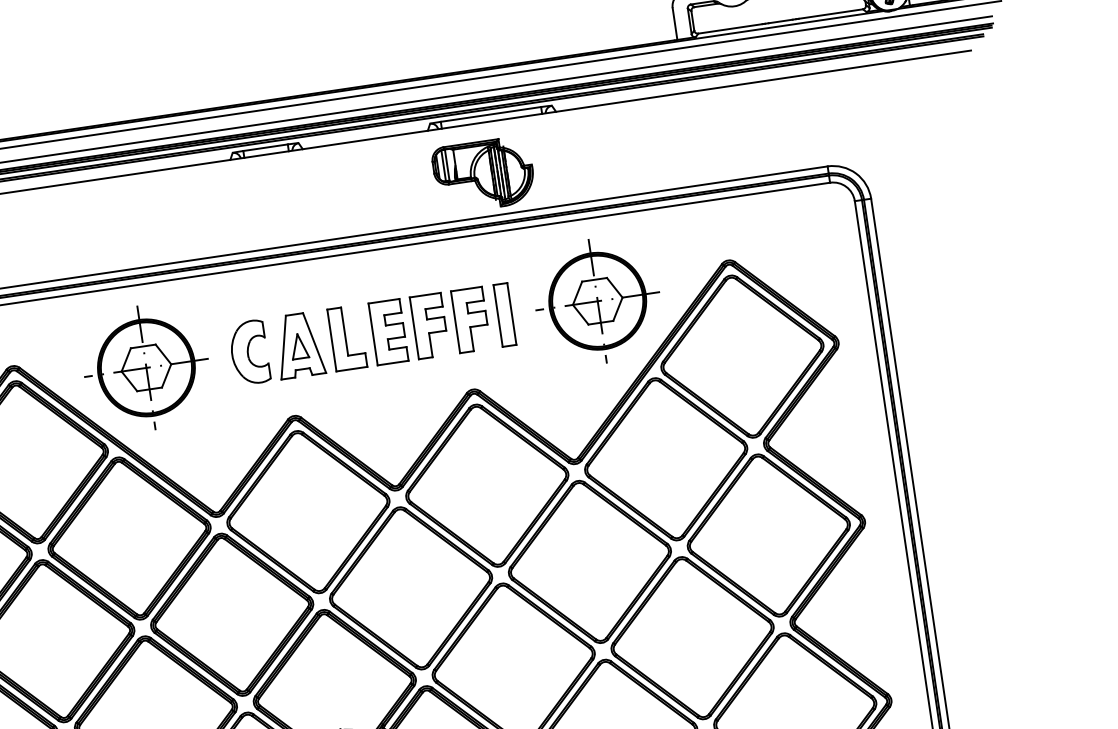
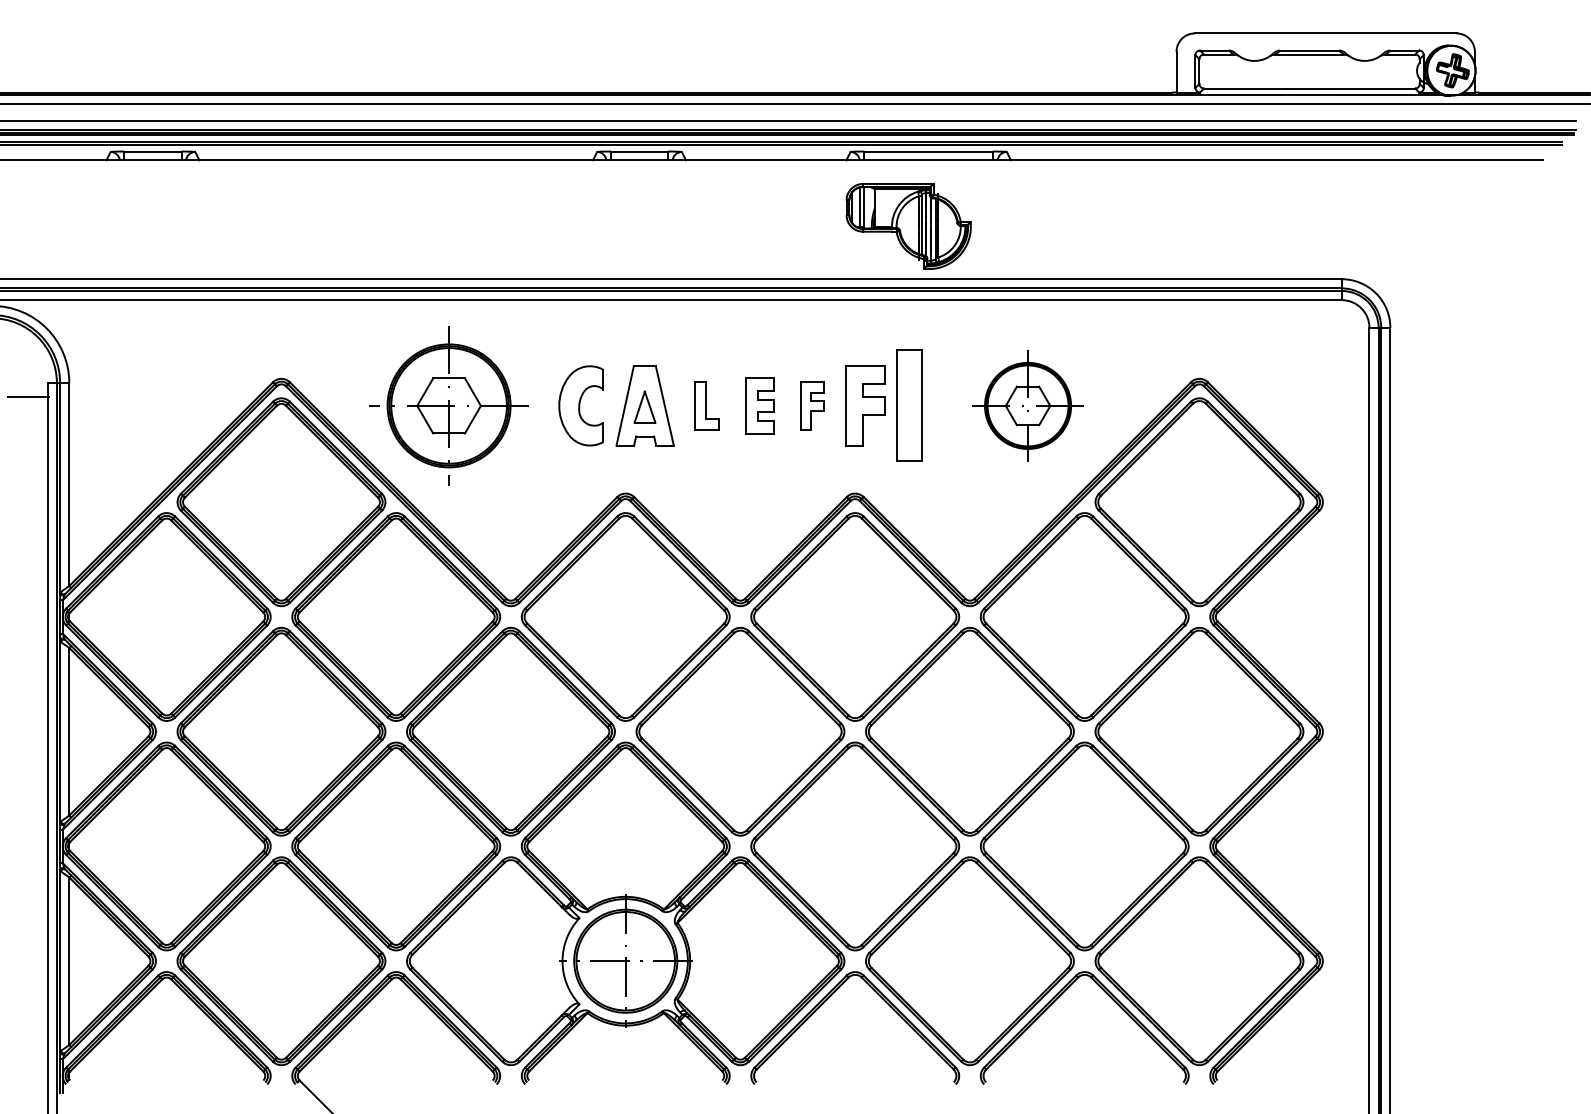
part: (597, 301) -> (1027, 405), size x0.7
part: (504, 314) -> (908, 405), size x1.4
part: (429, 325) -> (812, 405), size x0.6
part: (388, 331) -> (759, 405), size x0.7
part: (347, 337) -> (706, 405), size x0.6

